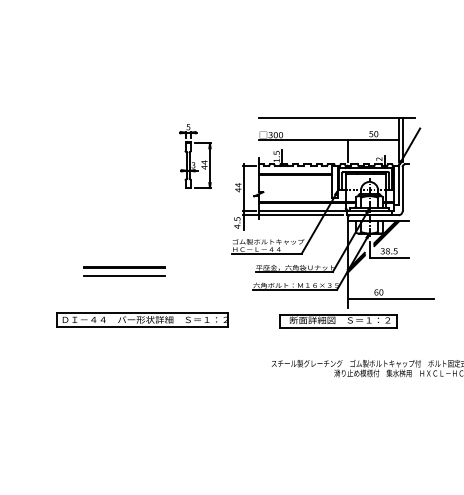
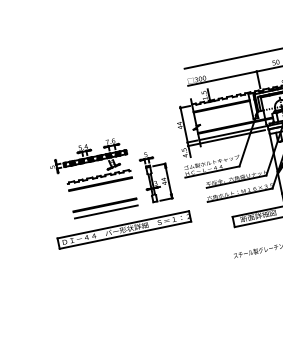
part: (195, 156) -> (155, 176), moved
part: (116, 213) -> (90, 164), added
part: (142, 319) -> (124, 229), moved

